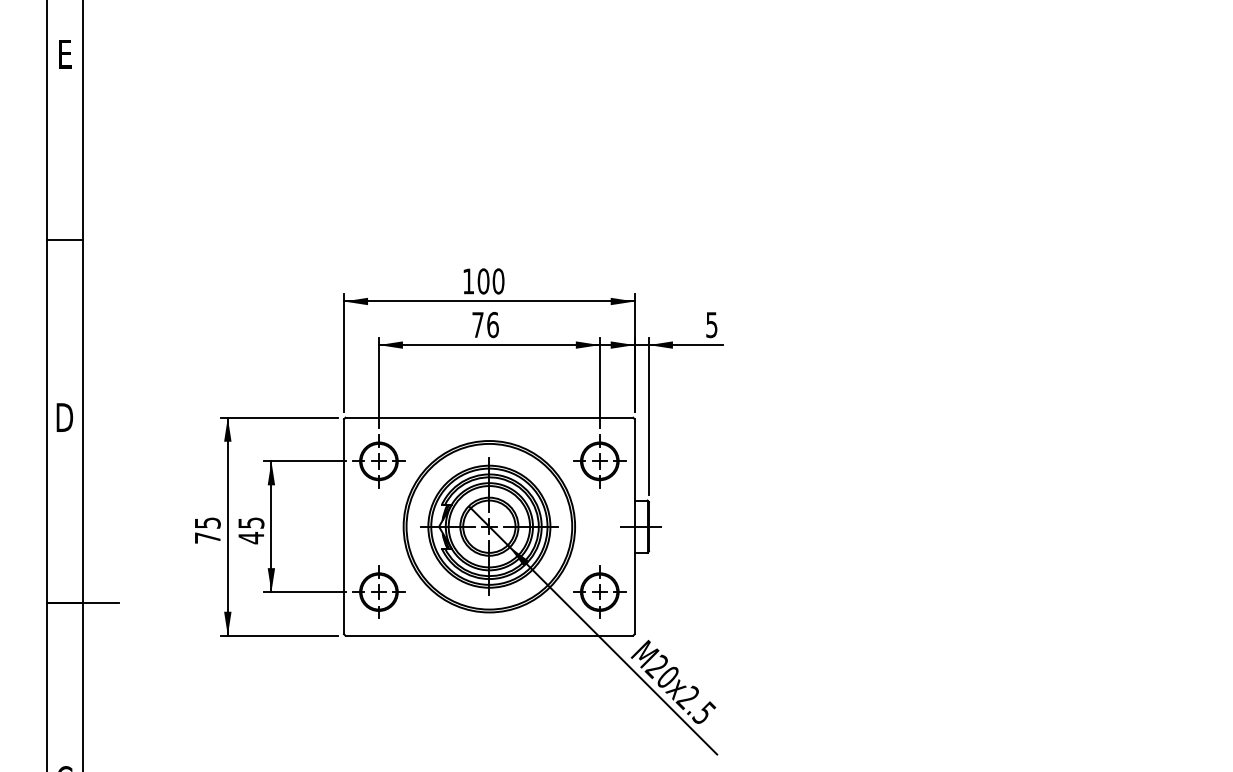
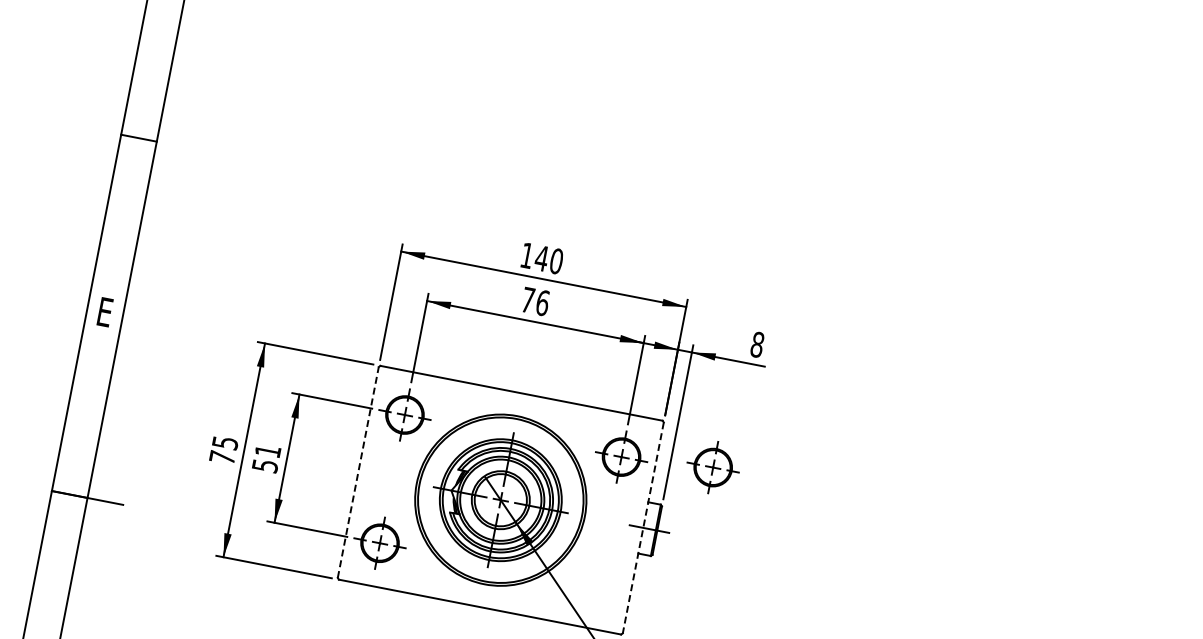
text: (483, 281) -> (541, 258), 100 -> 140
text: (711, 325) -> (757, 345), 5 -> 8
text: (64, 417) -> (104, 312), D -> E
line: (344, 526) -> (358, 472), solid -> dashed
line: (634, 526) -> (643, 527), solid -> dashed
text: (251, 530) -> (266, 458), 45 -> 51
part: (599, 591) -> (712, 466), moved

